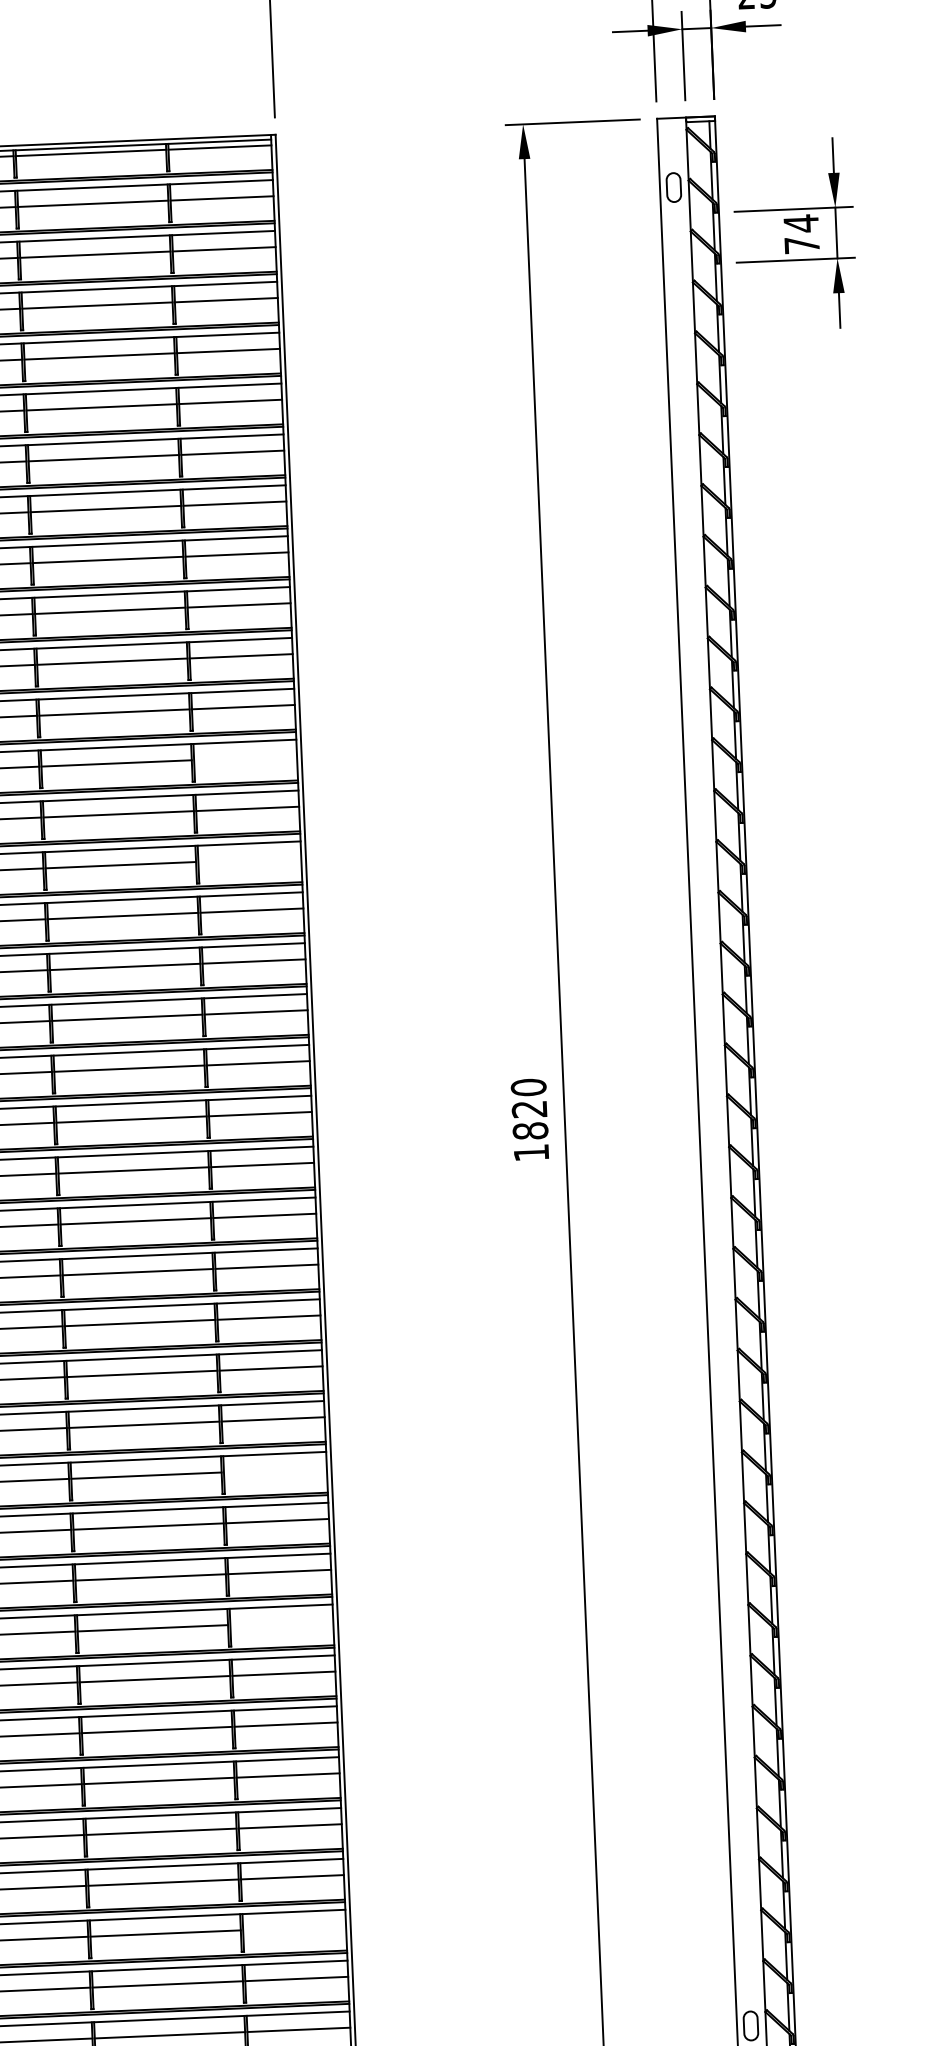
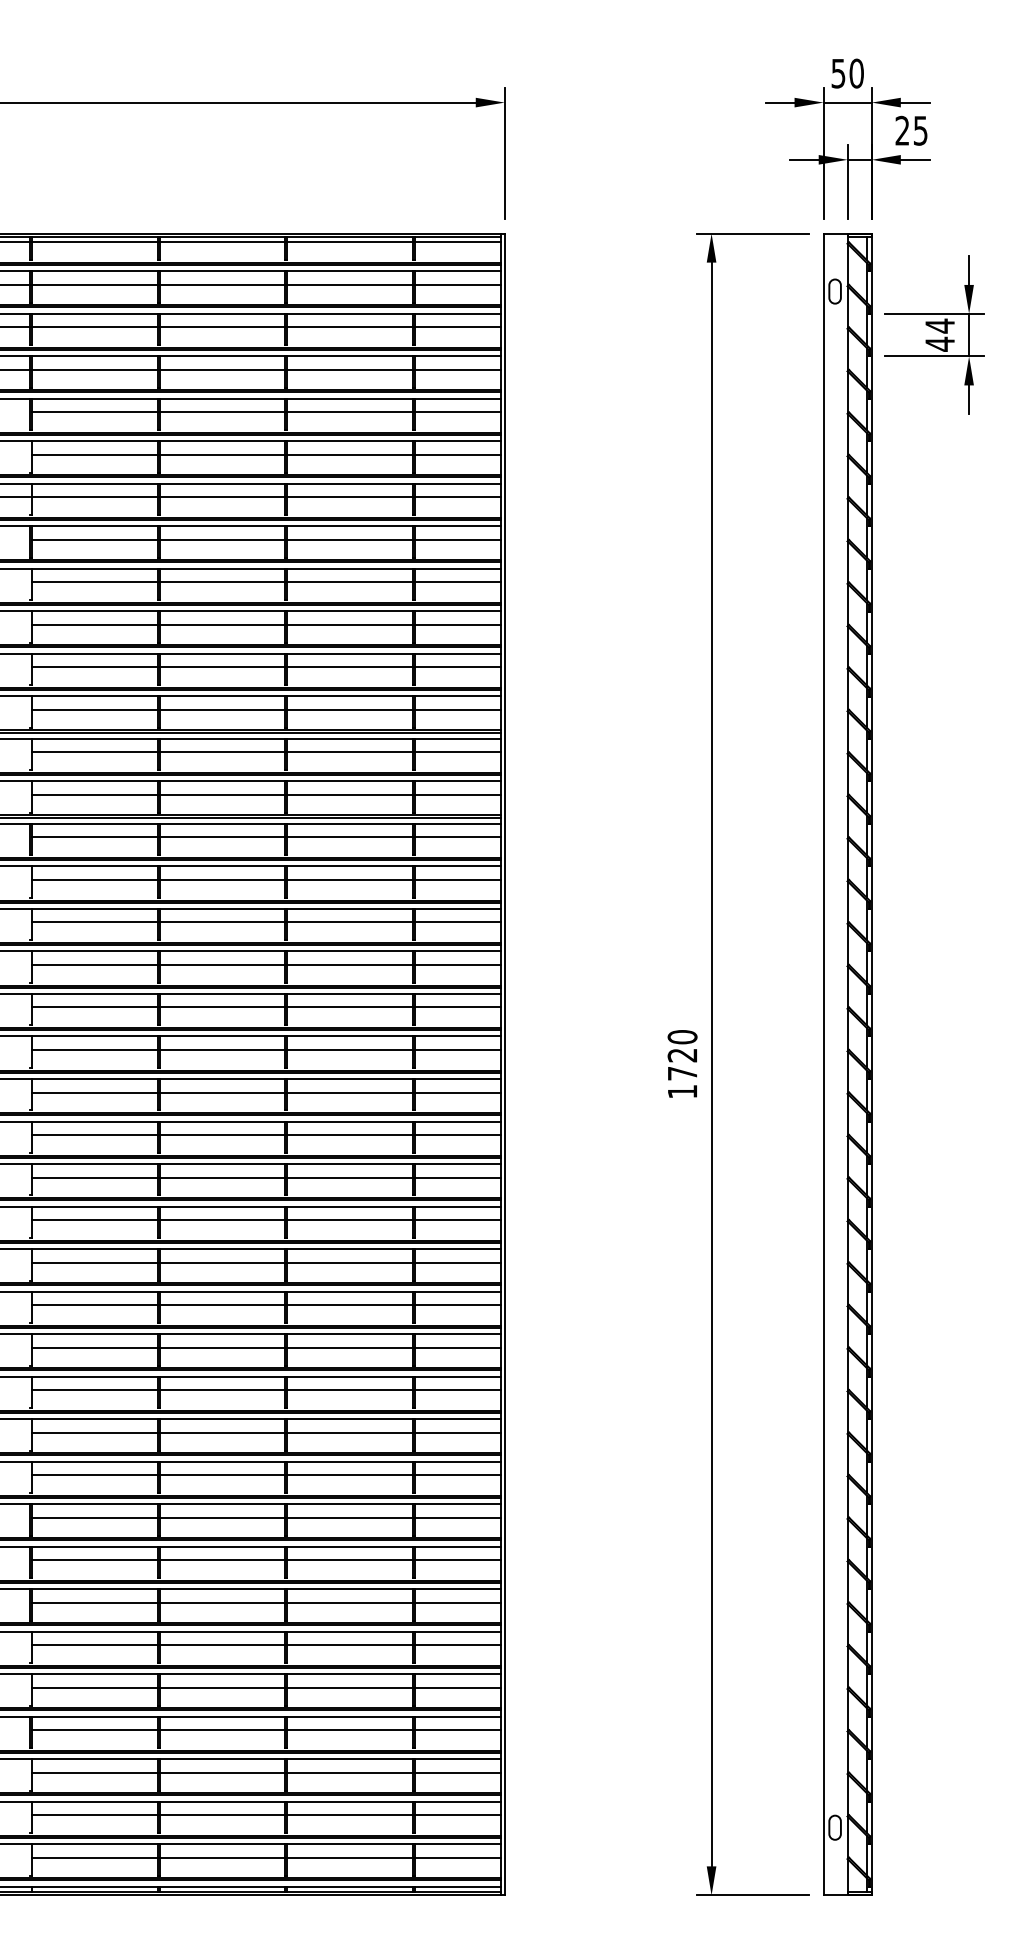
text: (801, 244) -> (939, 343), 74 -> 44
line: (245, 758) -> (457, 752), added
line: (249, 859) -> (457, 837), added
text: (530, 1130) -> (682, 1073), 1820 -> 1720
line: (274, 1470) -> (457, 1347), added
line: (281, 1623) -> (457, 1475), added
line: (294, 1928) -> (457, 1730), added

